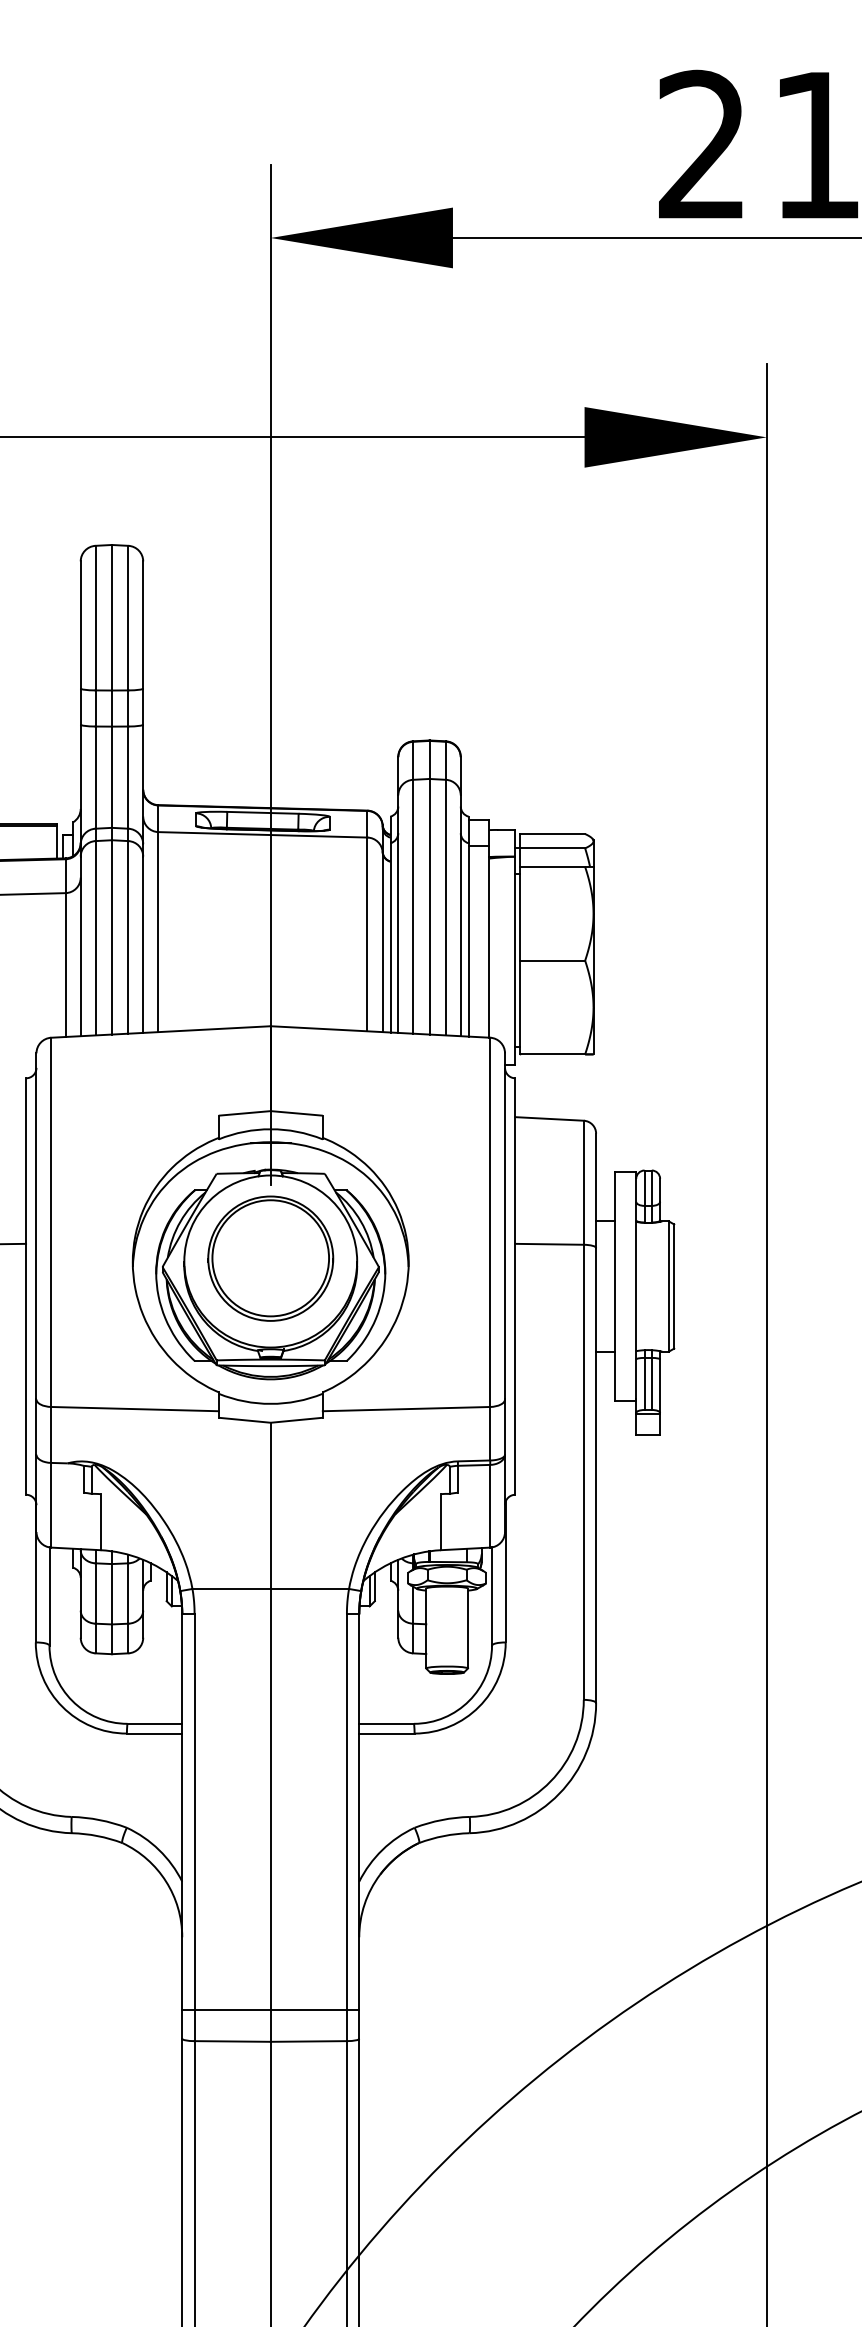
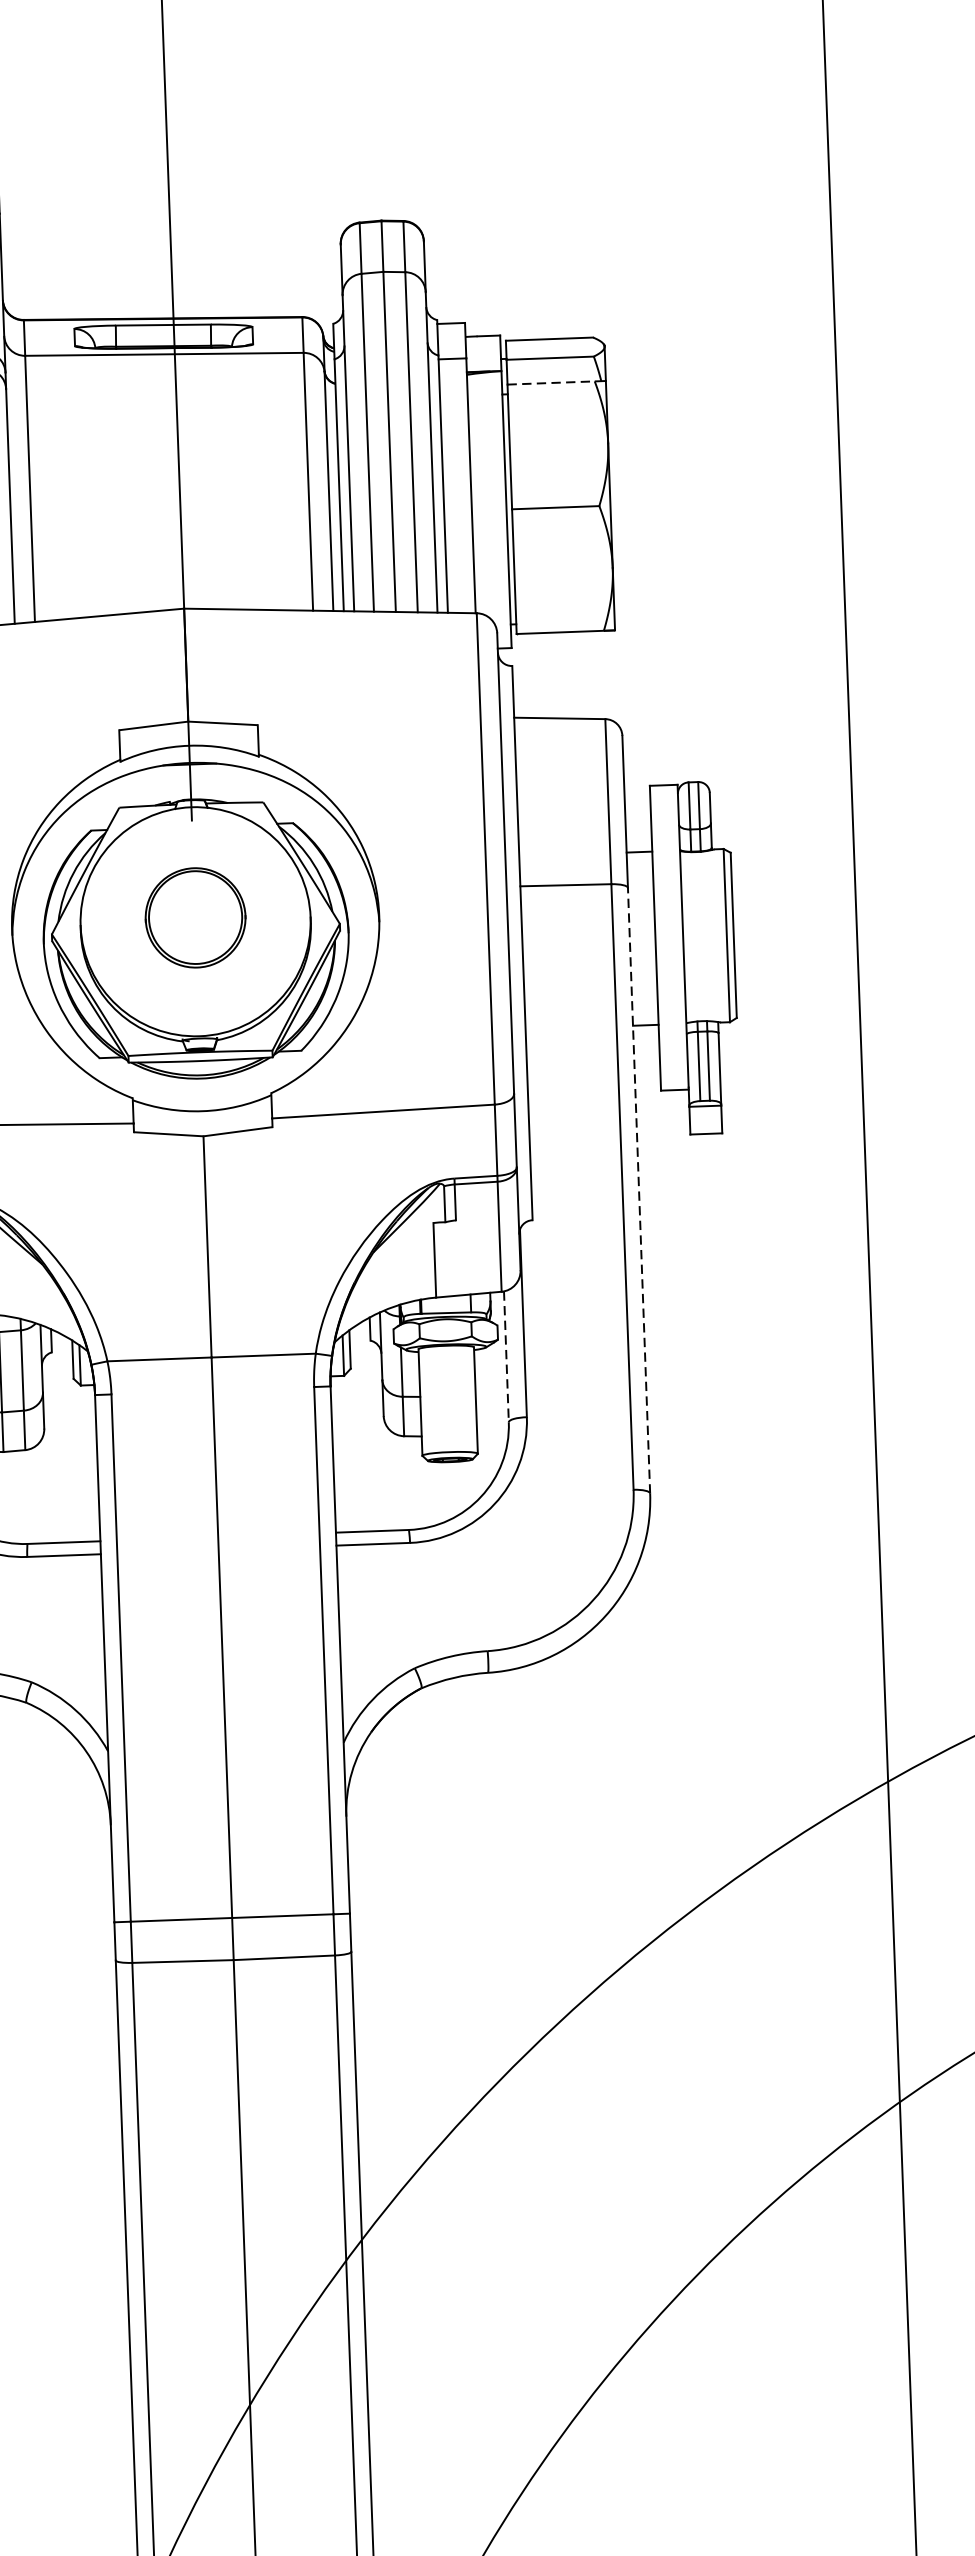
line: (552, 866) -> (551, 382), solid -> dashed
part: (270, 1258) -> (195, 917), size x0.6
line: (596, 1475) -> (639, 1190), solid -> dashed
line: (492, 1597) -> (507, 1358), solid -> dashed

